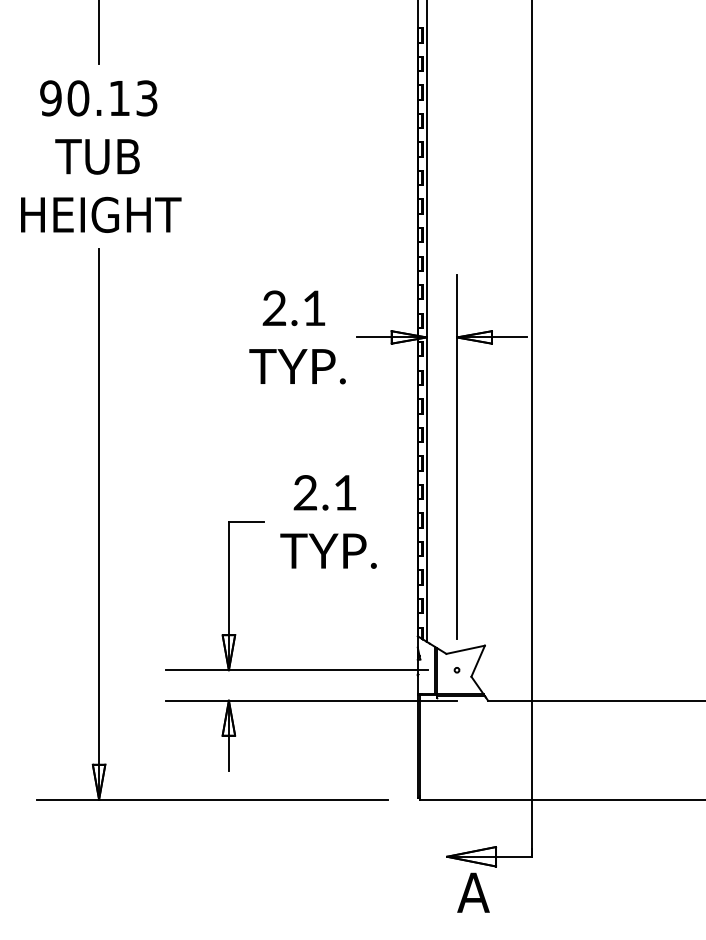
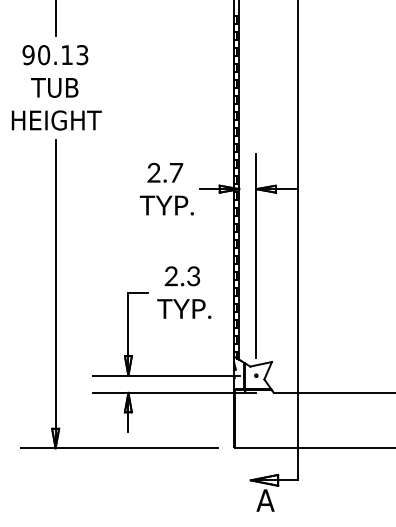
text: (314, 307) -> (176, 172), 2.1 -> 2.7
text: (344, 493) -> (193, 276), 2.1 -> 2.3

